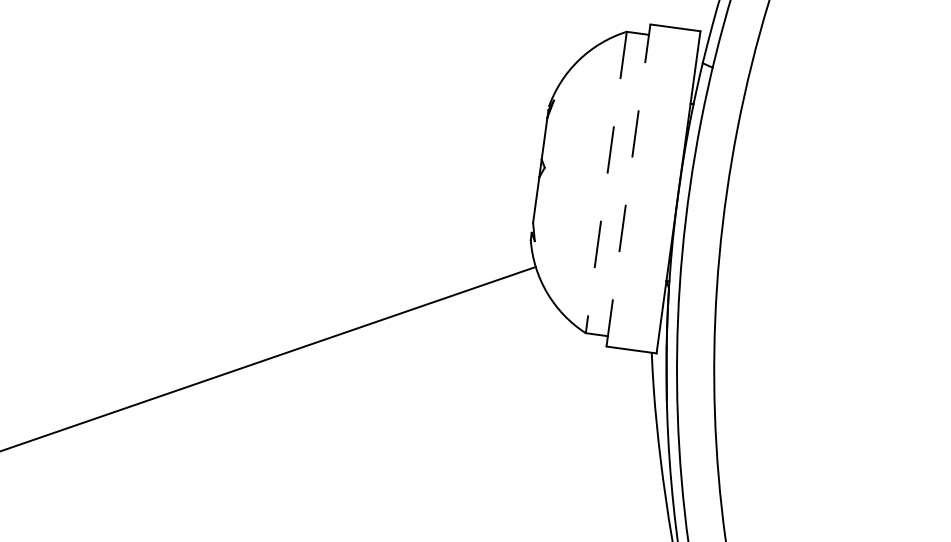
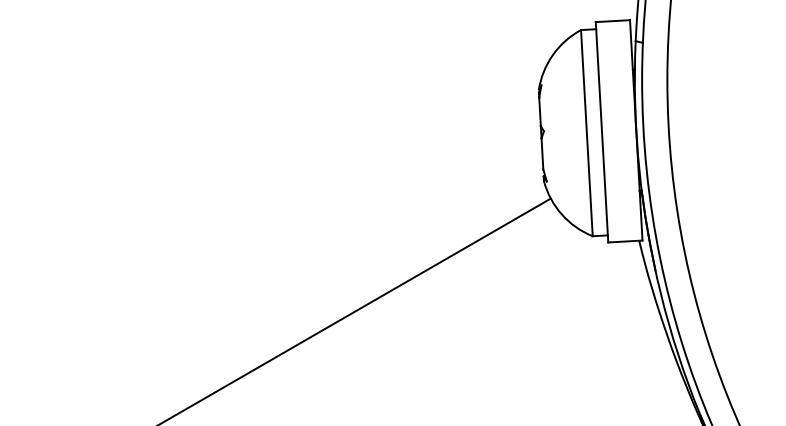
line: (605, 182) -> (586, 133), dashed -> solid
line: (629, 184) -> (602, 131), dashed -> solid

